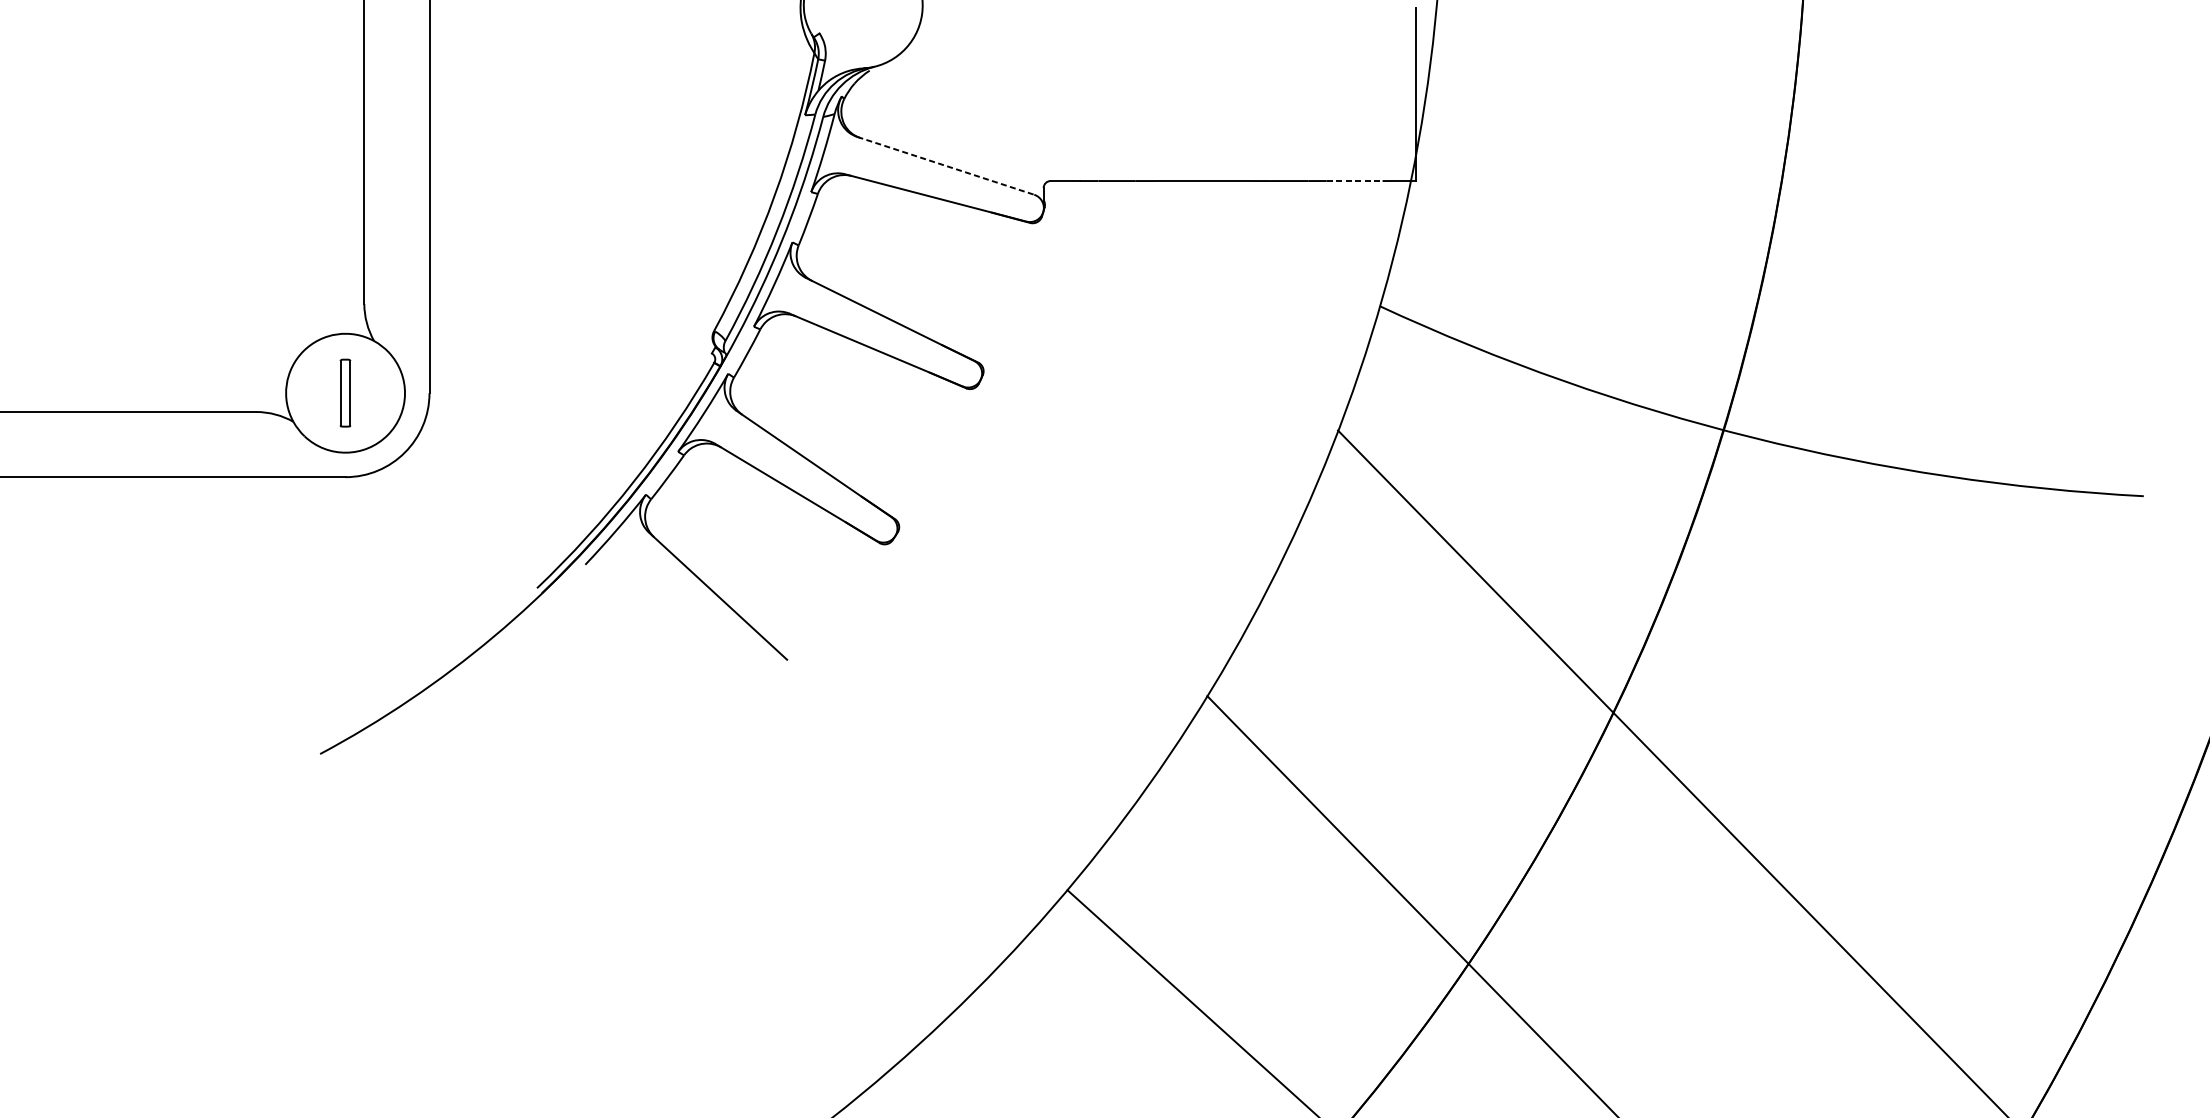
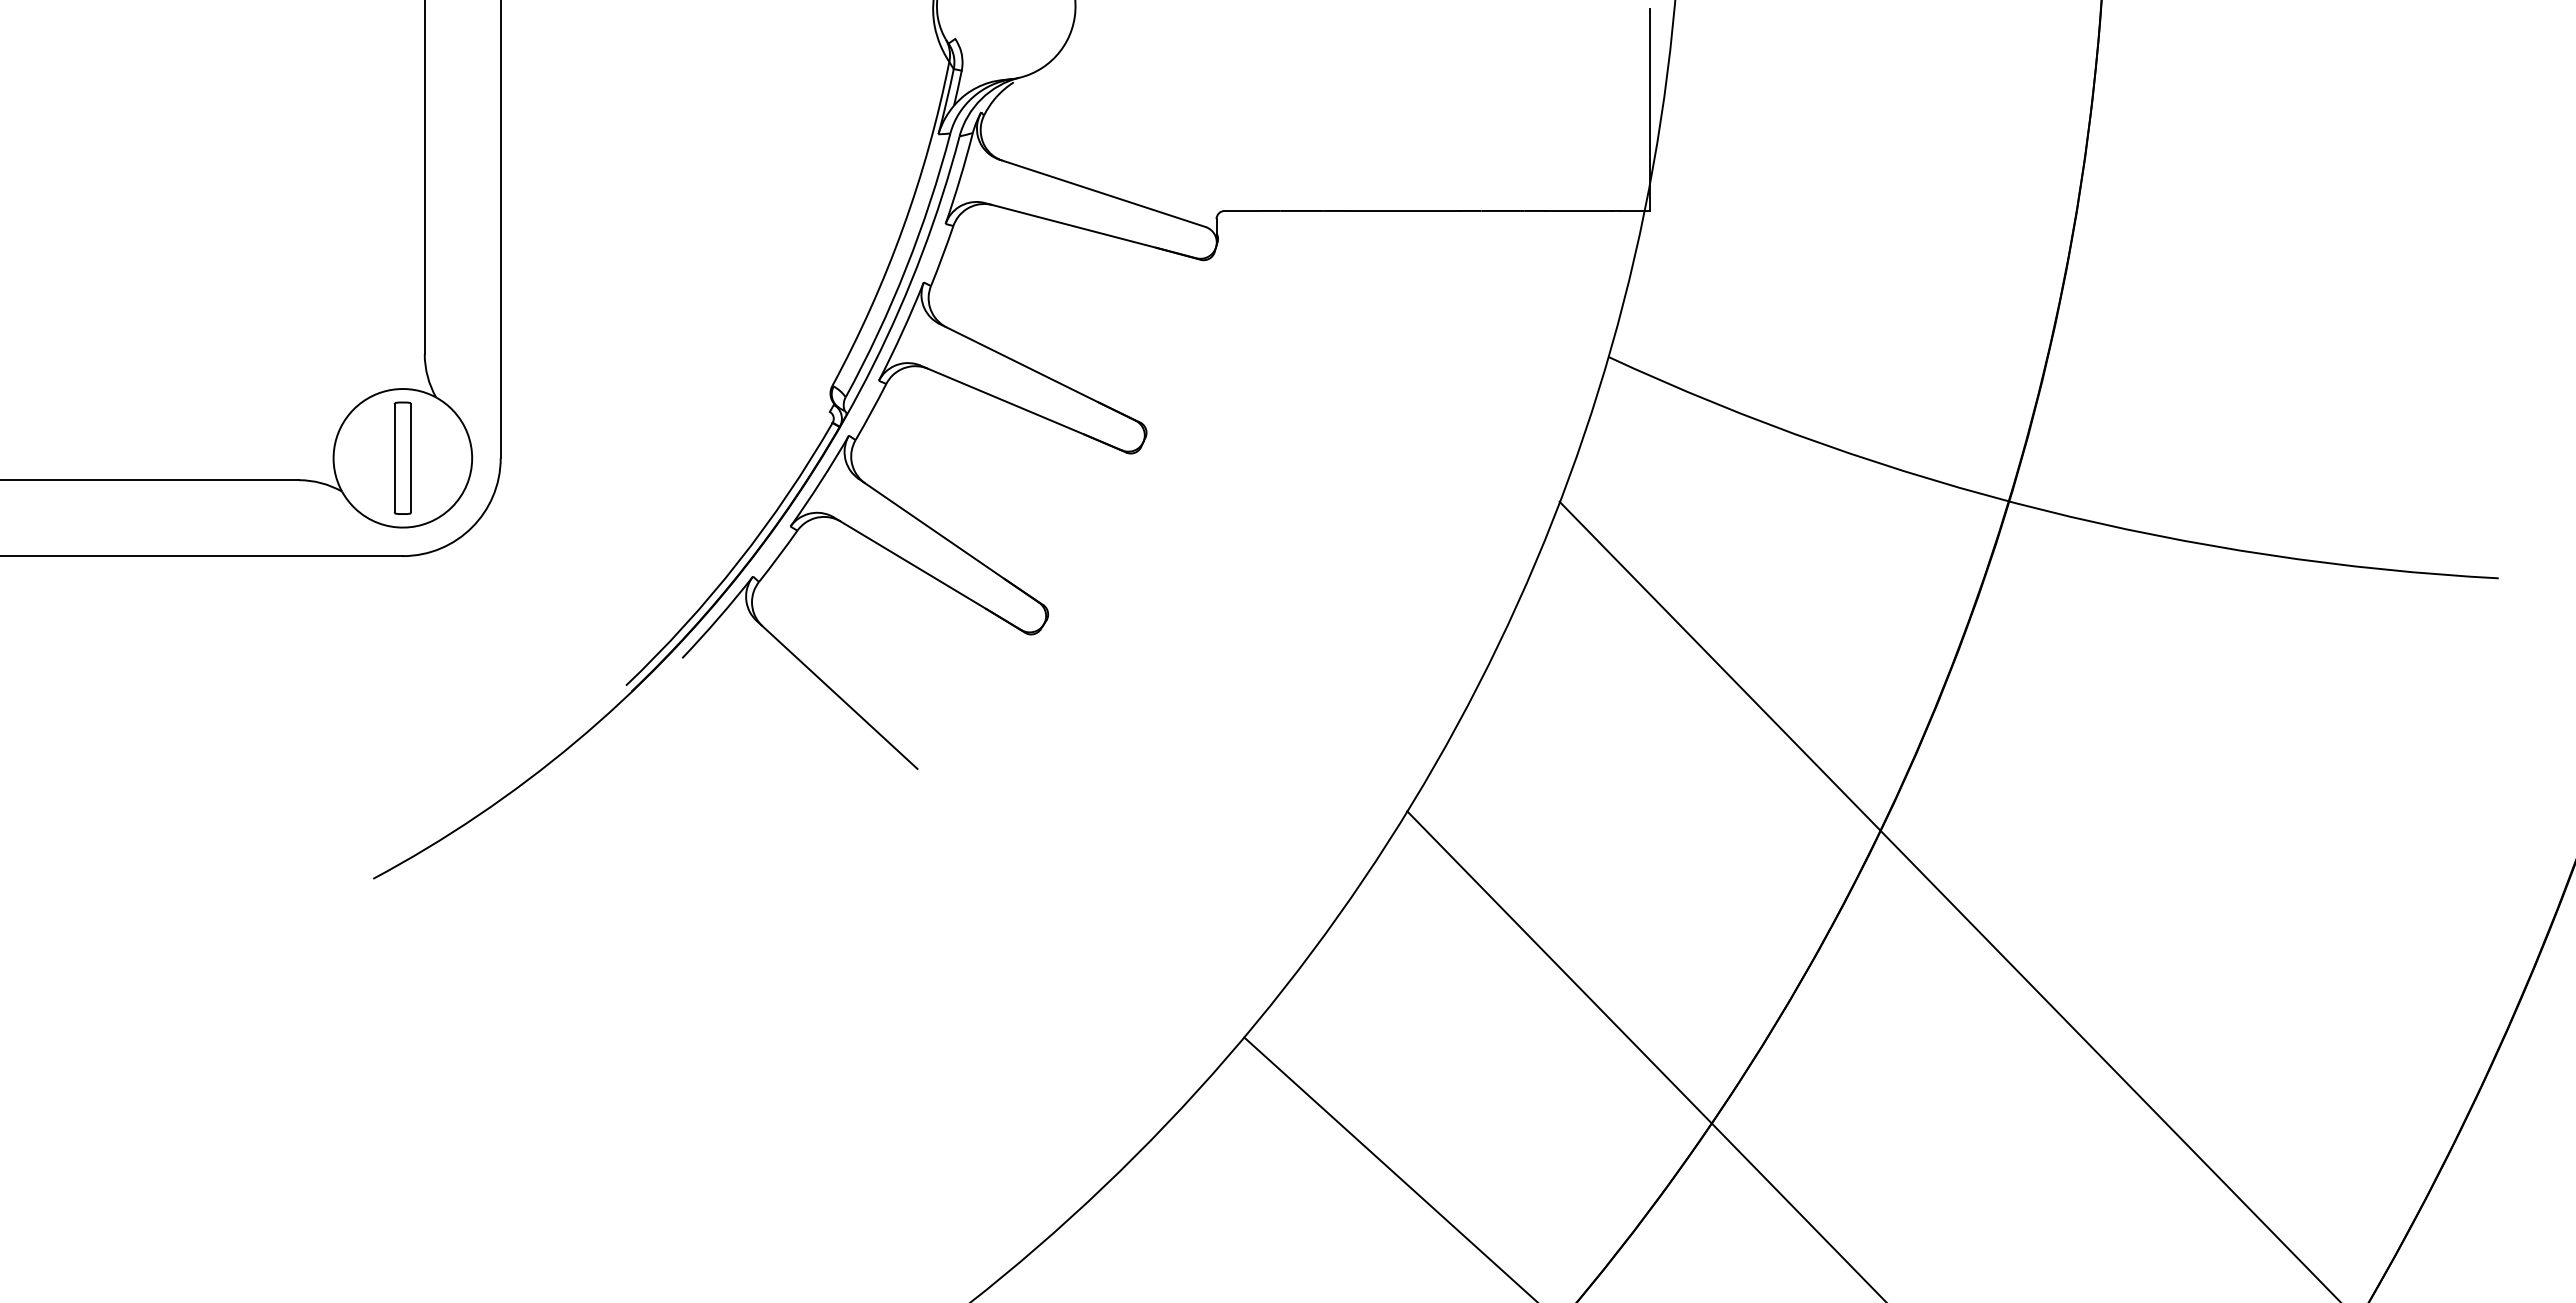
line: (945, 166) -> (1102, 193), dashed -> solid
line: (1355, 180) -> (1579, 210), dashed -> solid
part: (345, 392) -> (402, 457), size x1.43

